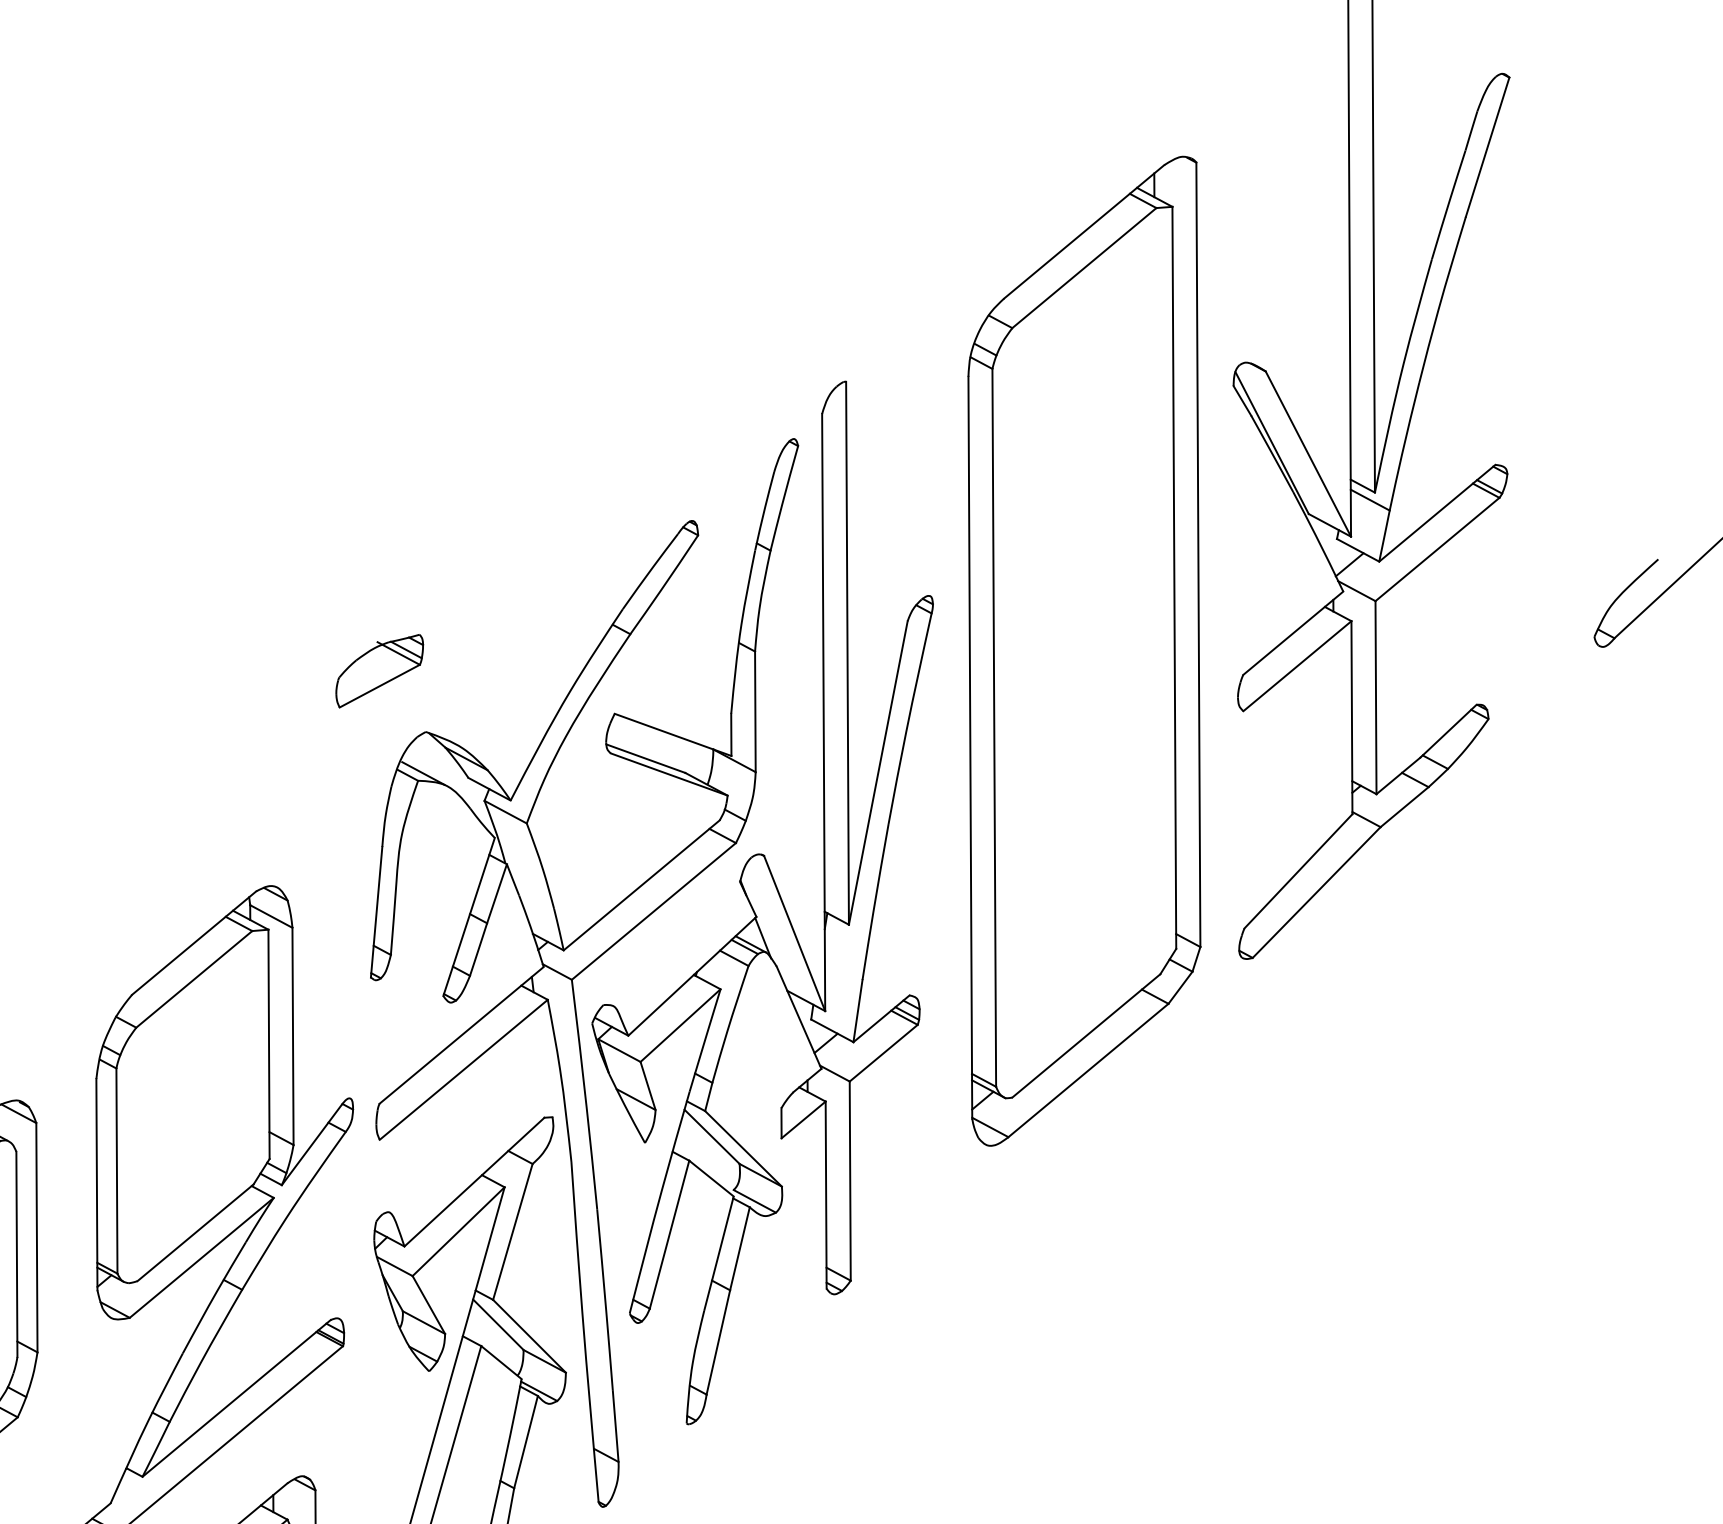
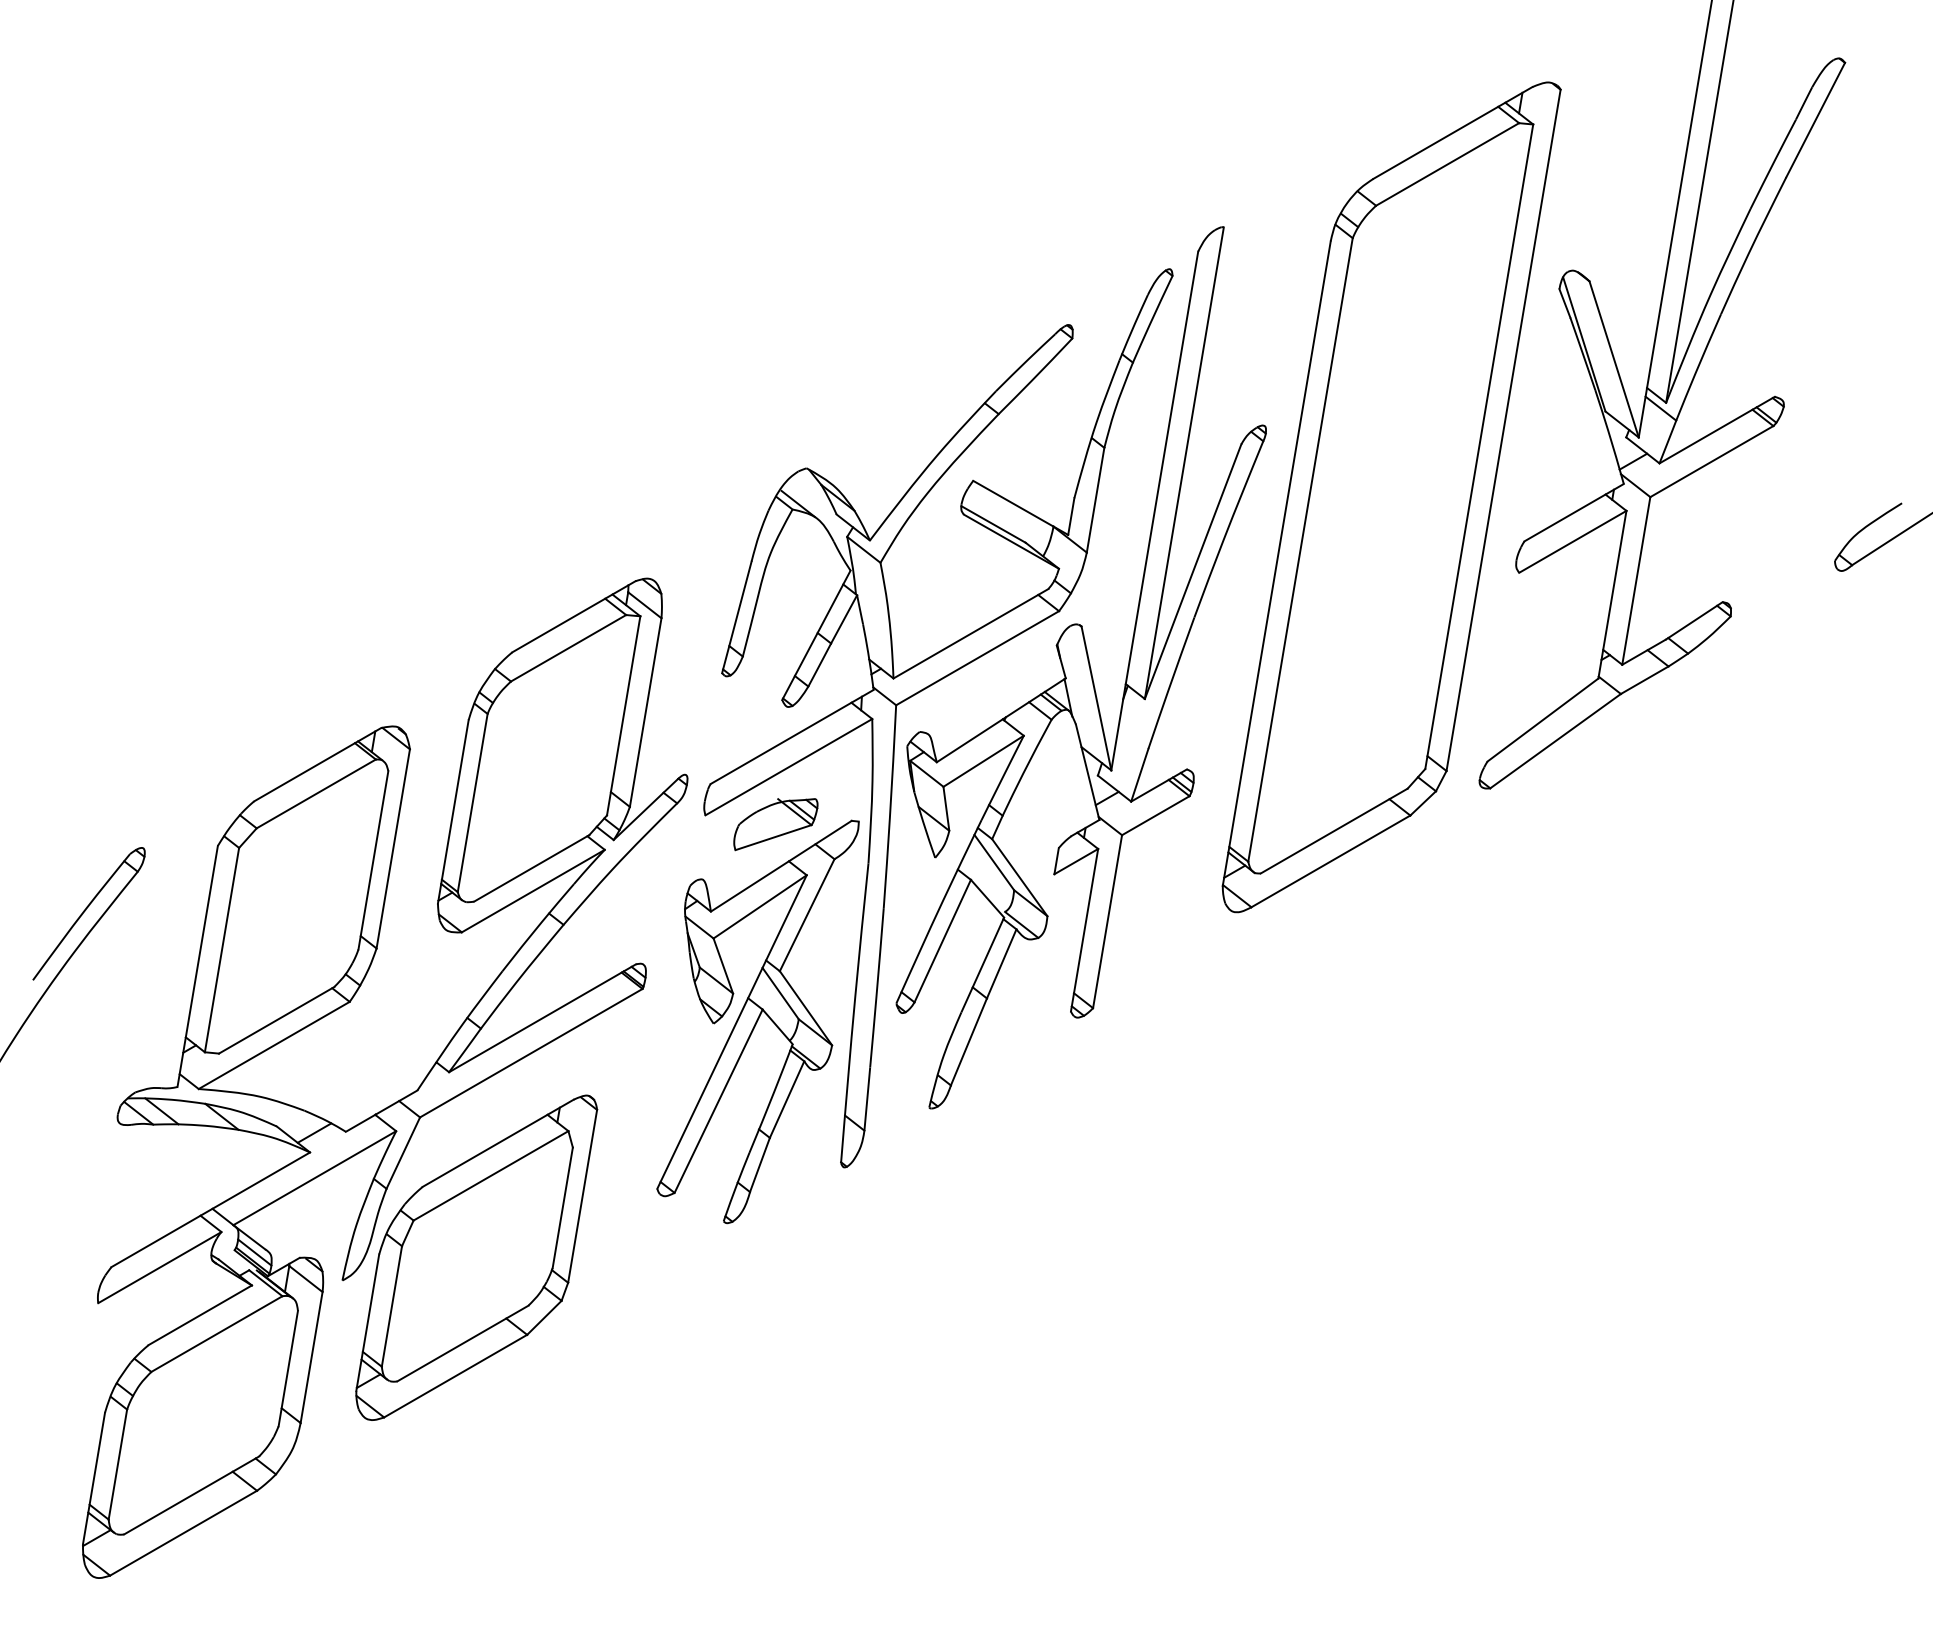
part: (379, 671) -> (775, 824), moved

